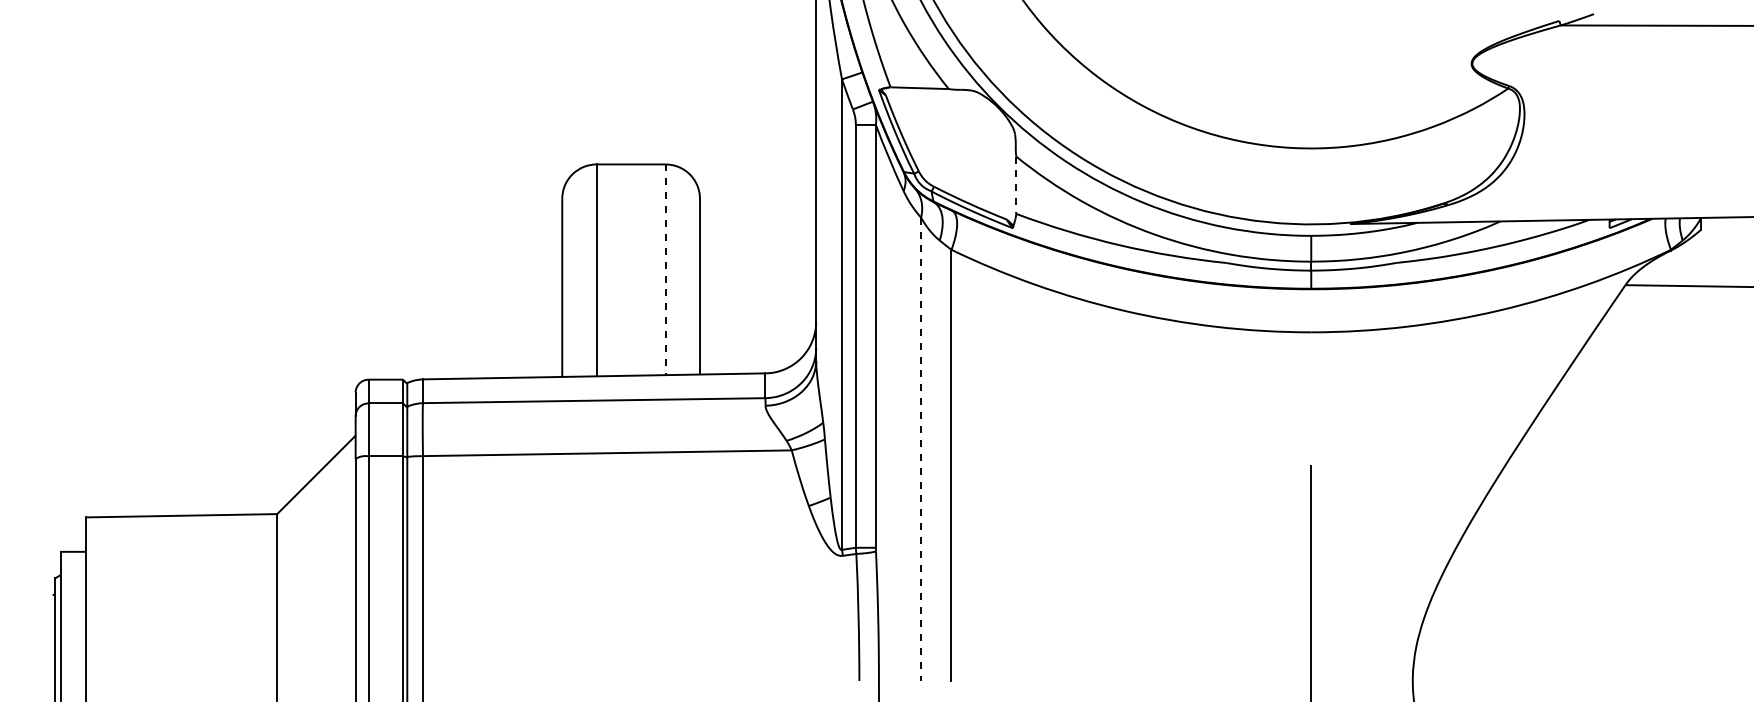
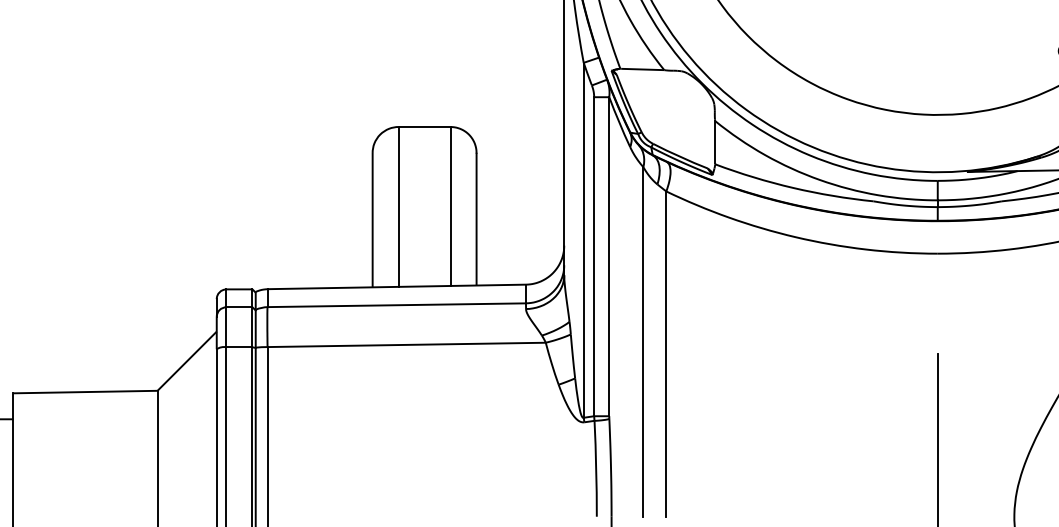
line: (1016, 184) -> (715, 142), dashed -> solid
line: (665, 270) -> (450, 207), dashed -> solid
line: (921, 449) -> (643, 342), dashed -> solid

